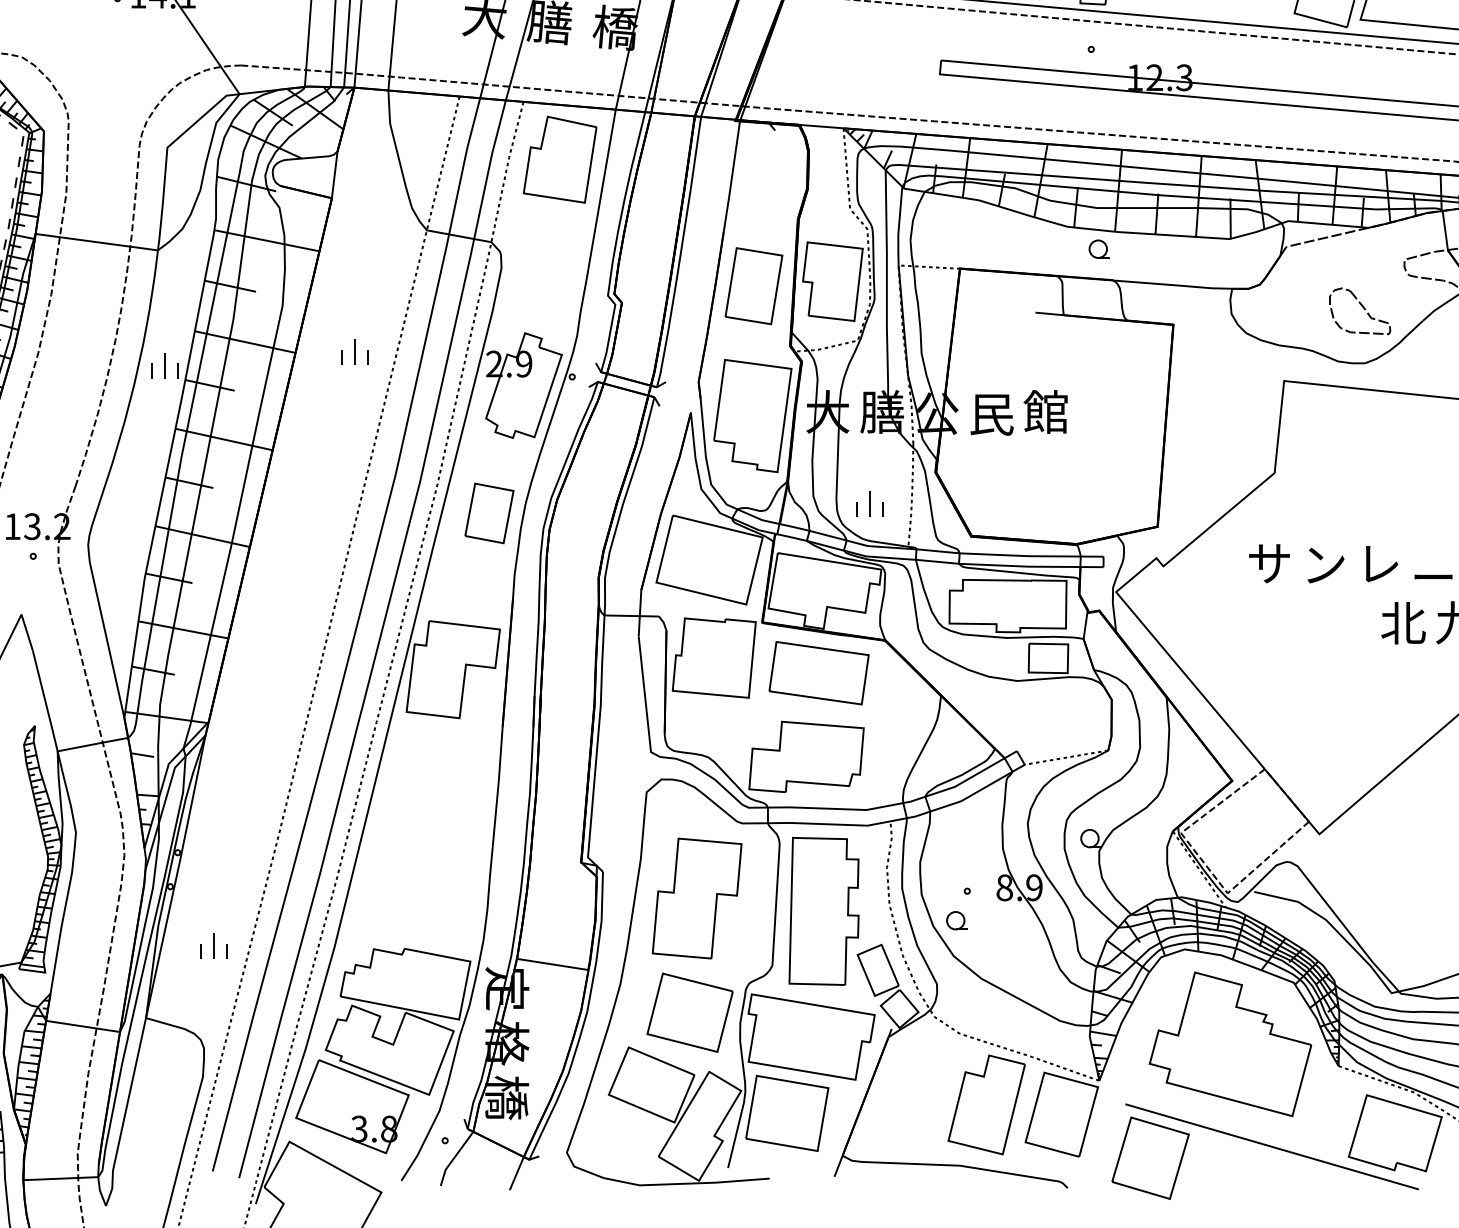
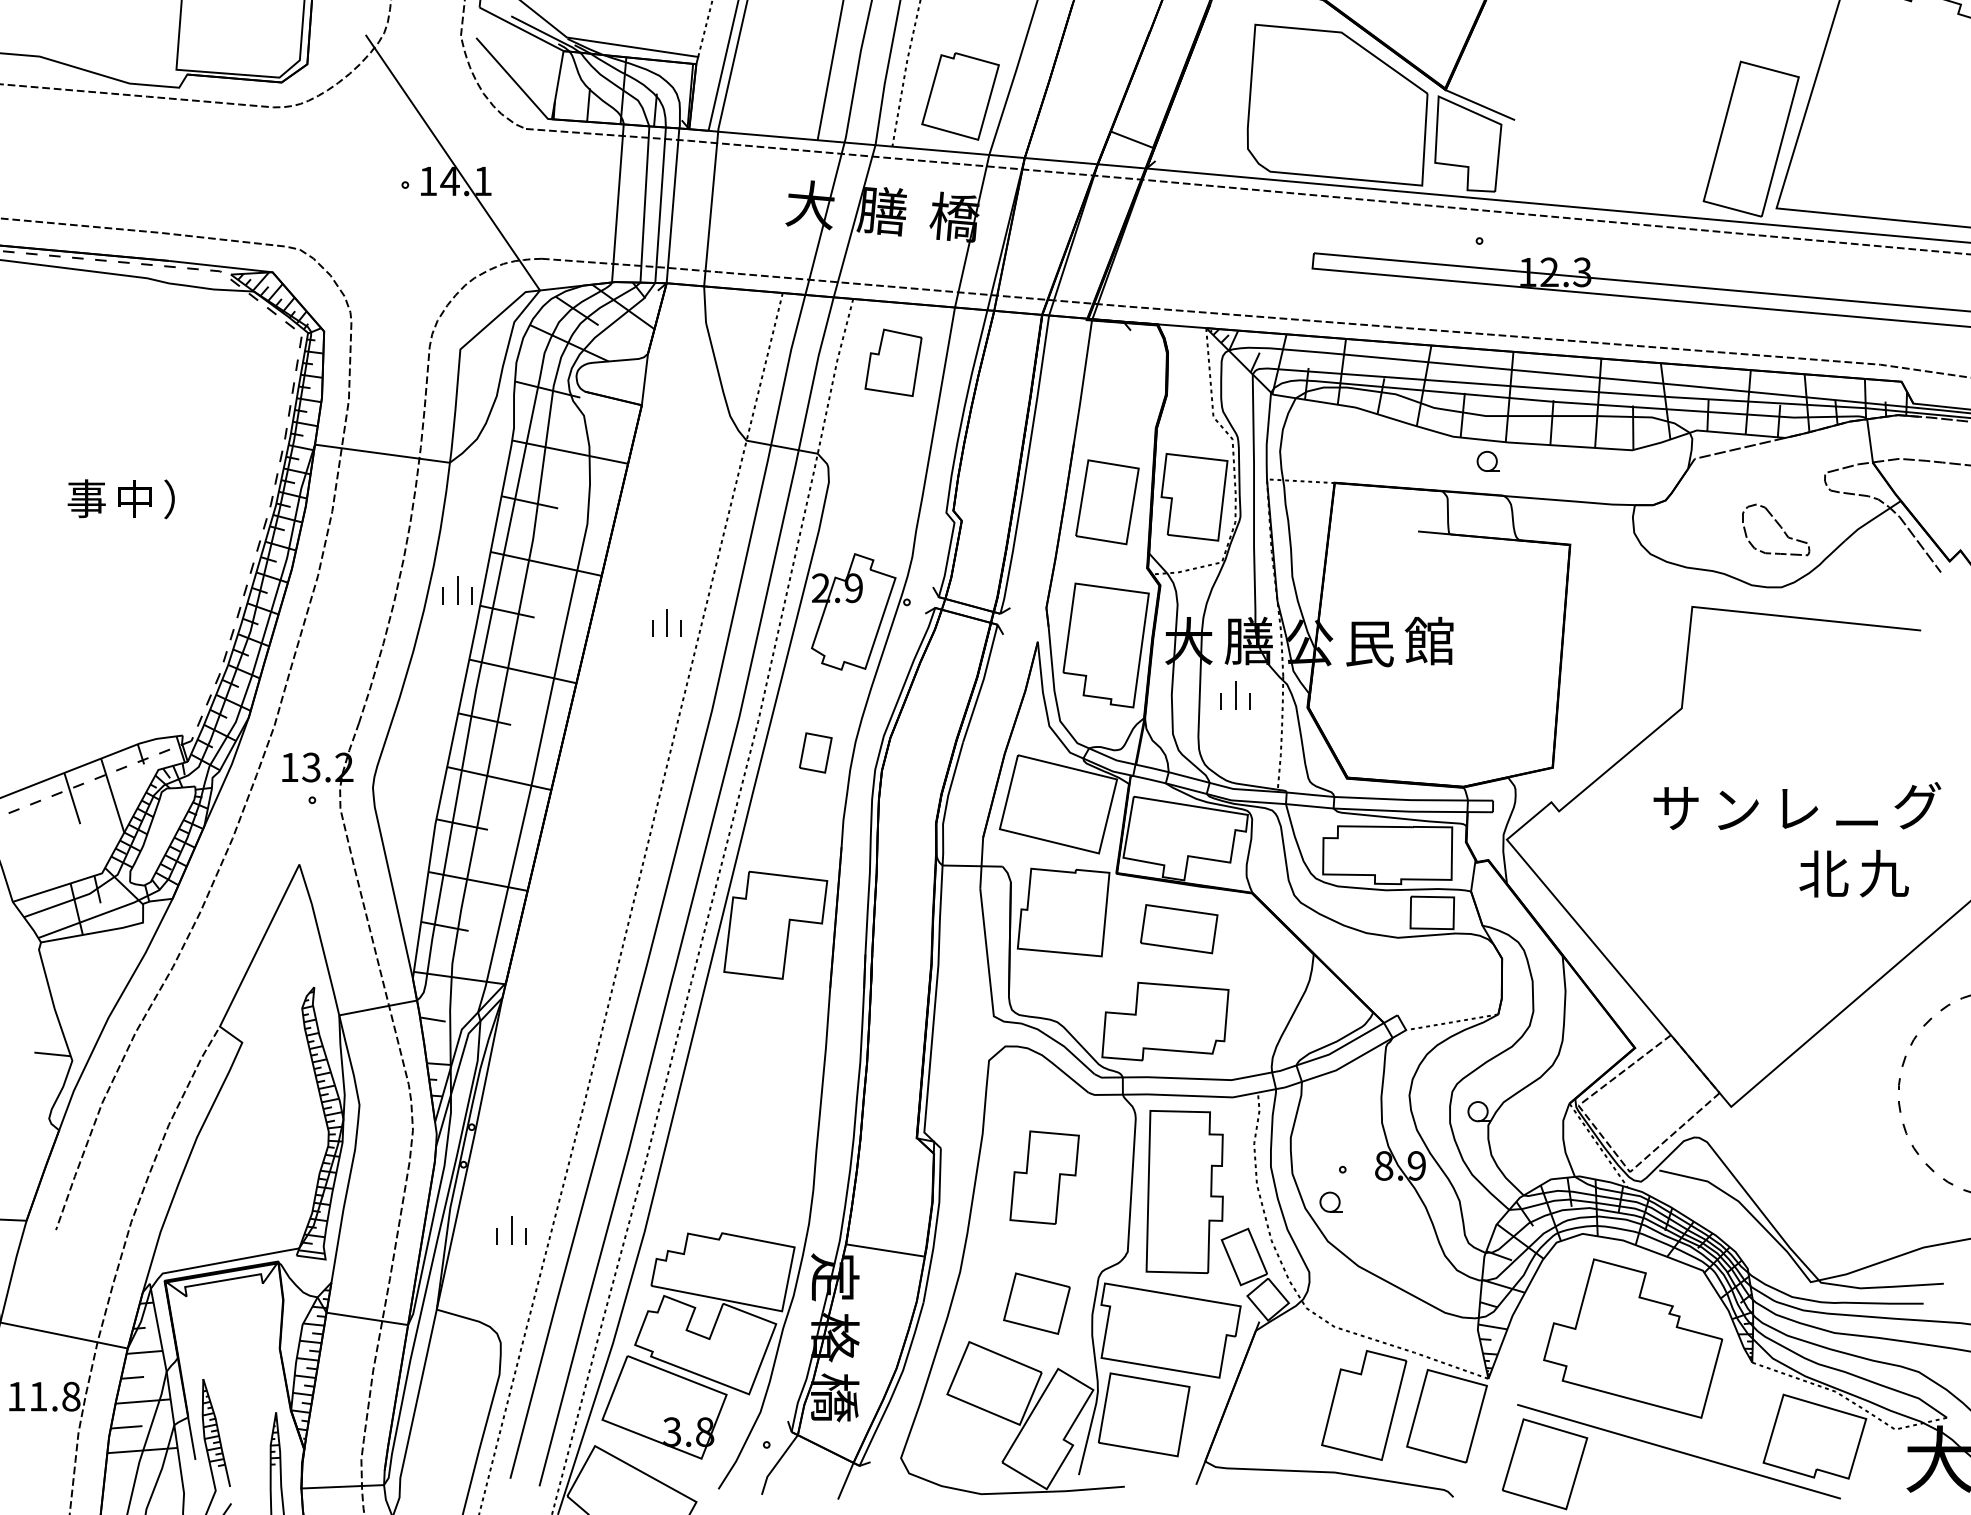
part: (560, 159) -> (893, 362), size x0.7
part: (354, 351) -> (666, 622), moved
part: (870, 503) -> (1235, 695), moved
part: (489, 513) -> (815, 752), size x0.6
part: (818, 672) -> (1178, 928), size x0.7
part: (696, 898) -> (1044, 1177), size x0.7
part: (689, 1012) -> (1036, 1303), size x0.7

